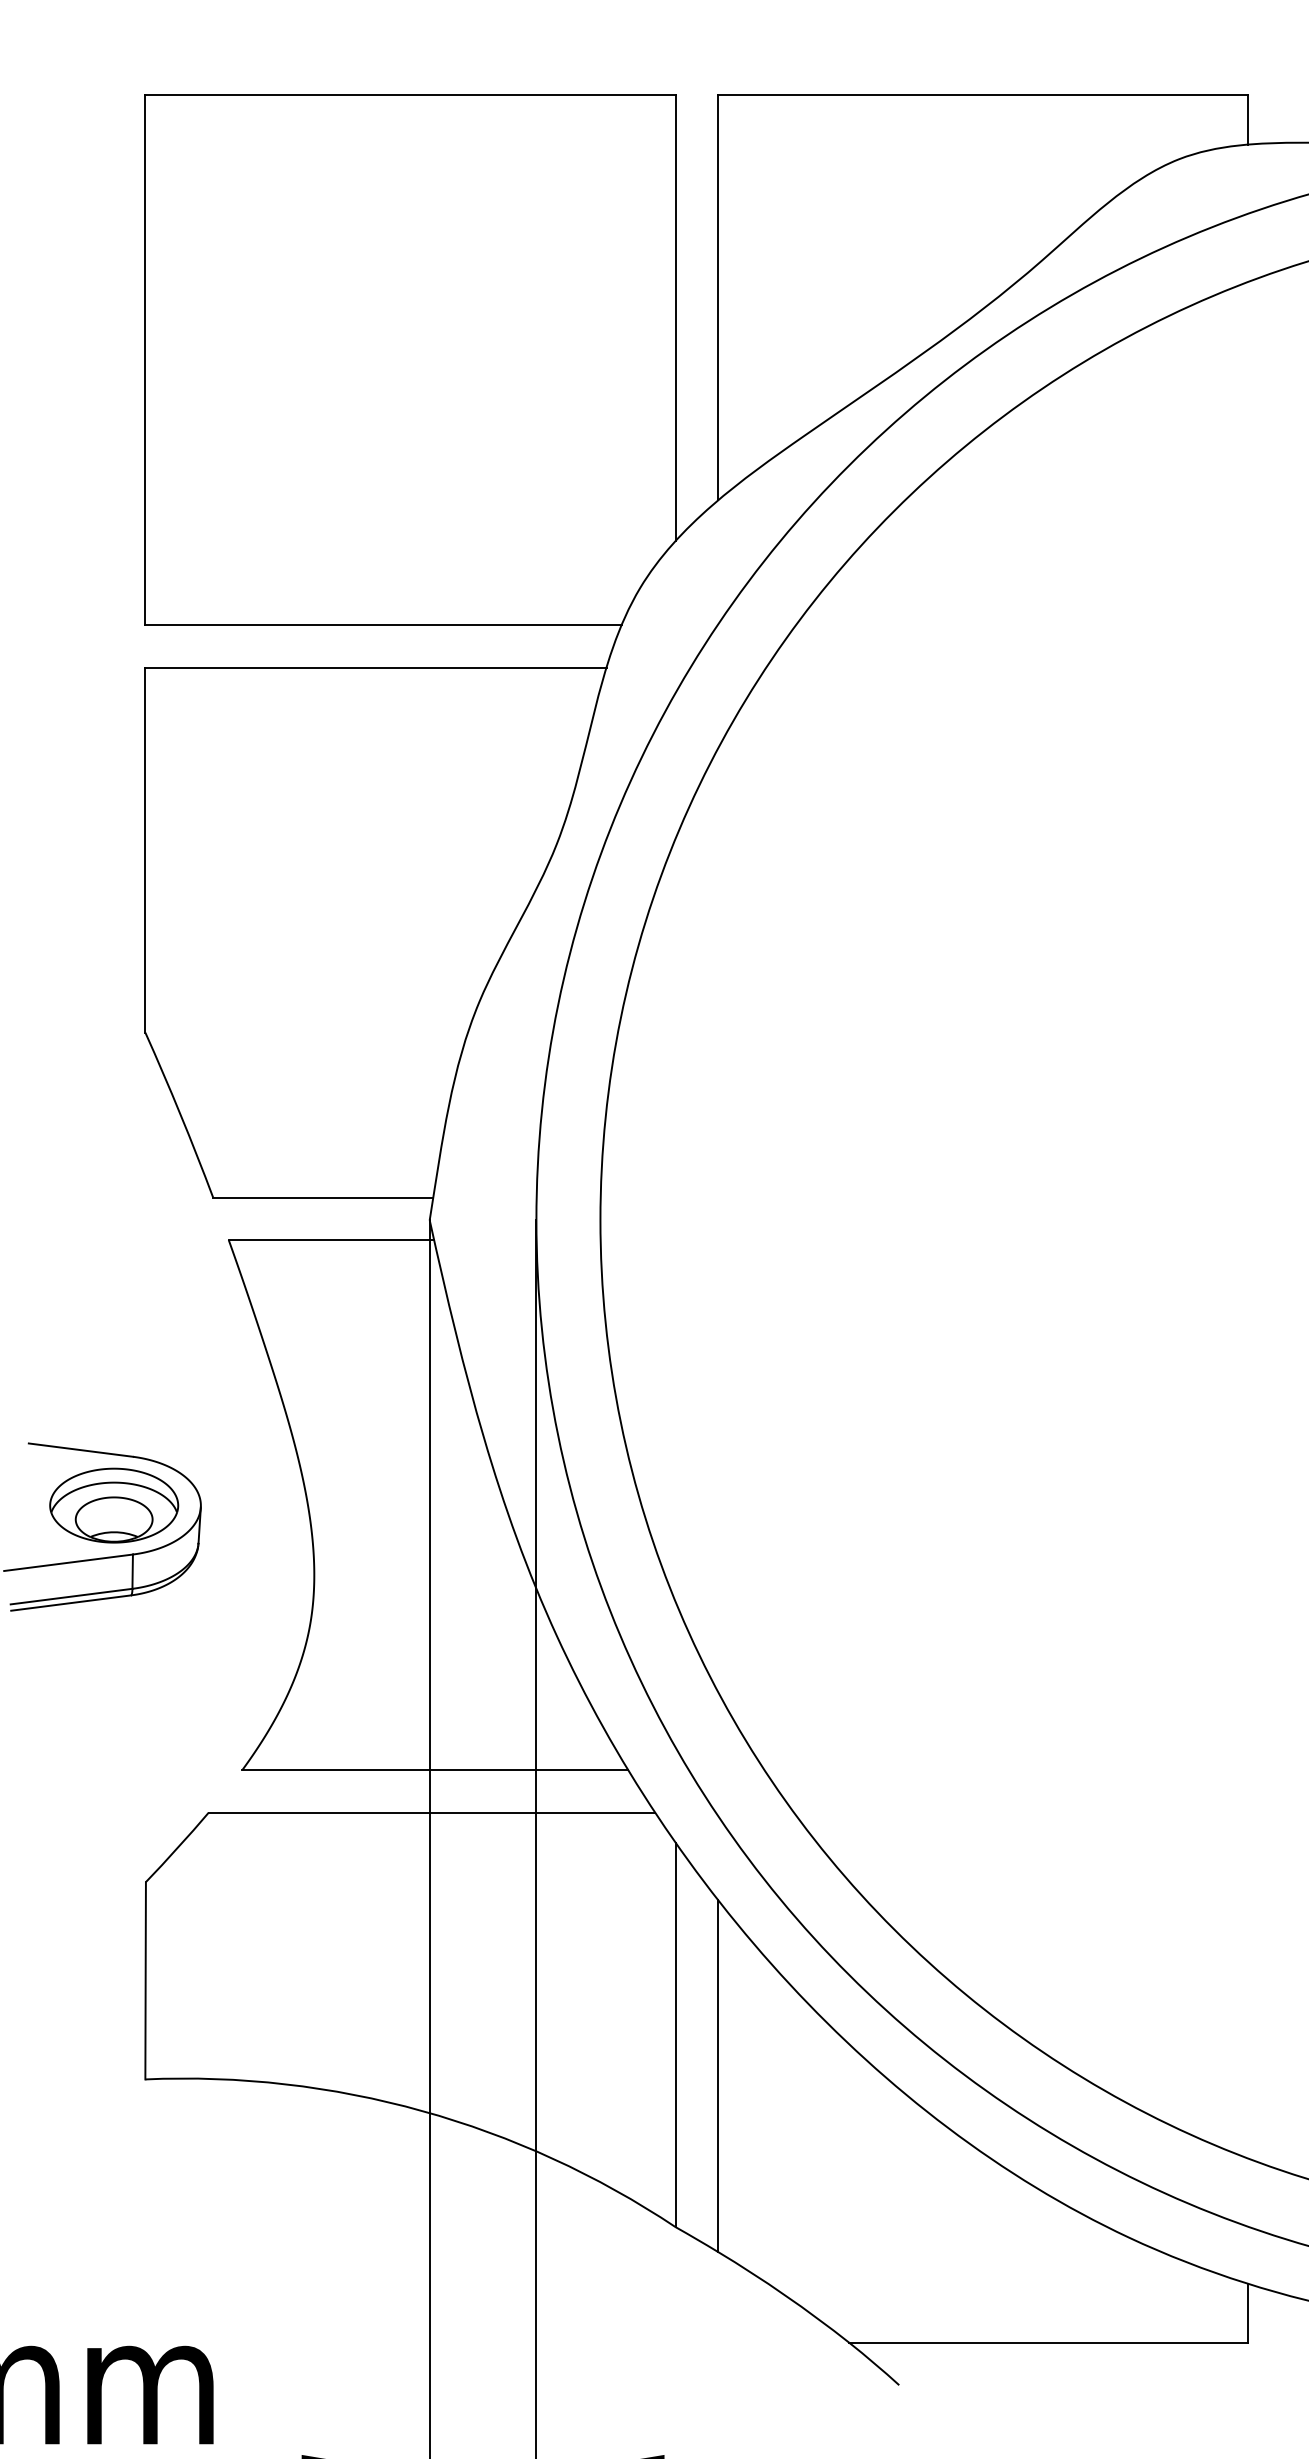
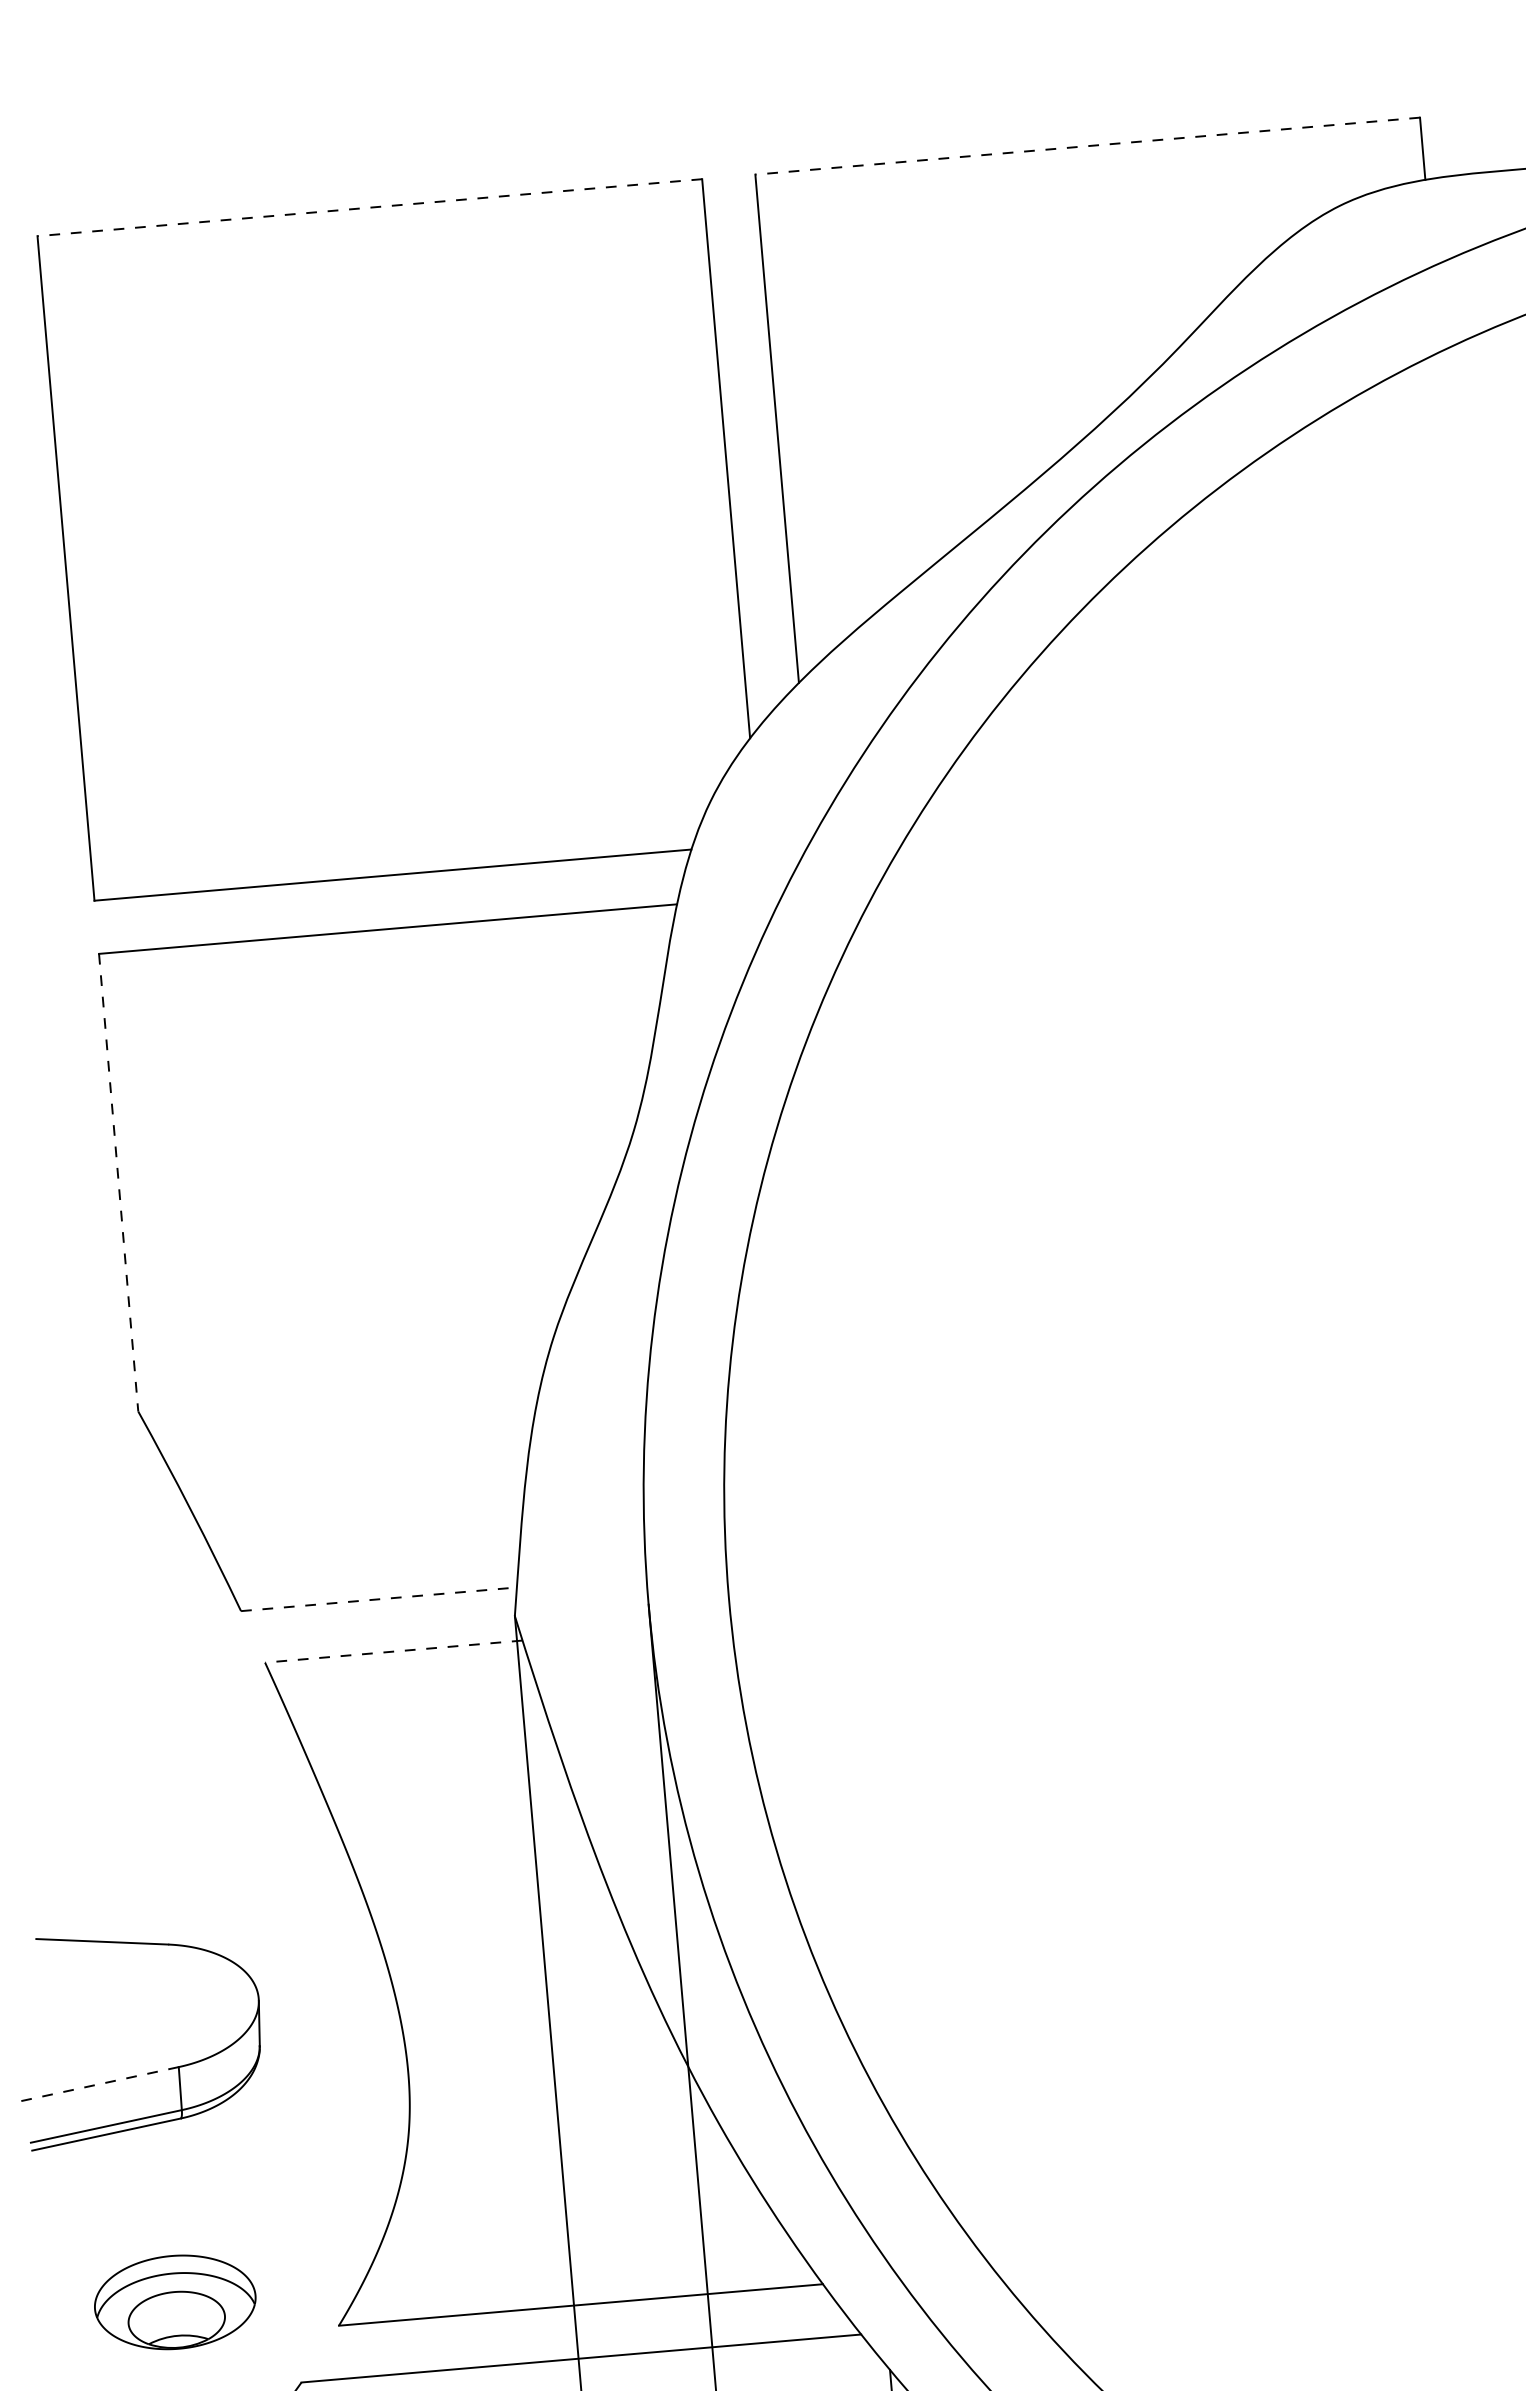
line: (410, 94) -> (369, 207), solid -> dashed
line: (982, 94) -> (1086, 145), solid -> dashed
line: (145, 850) -> (118, 1183), solid -> dashed
line: (323, 1197) -> (379, 1599), solid -> dashed
line: (331, 1240) -> (393, 1652), solid -> dashed
part: (114, 1505) -> (175, 2302), moved
line: (68, 1562) -> (98, 2083), solid -> dashed

